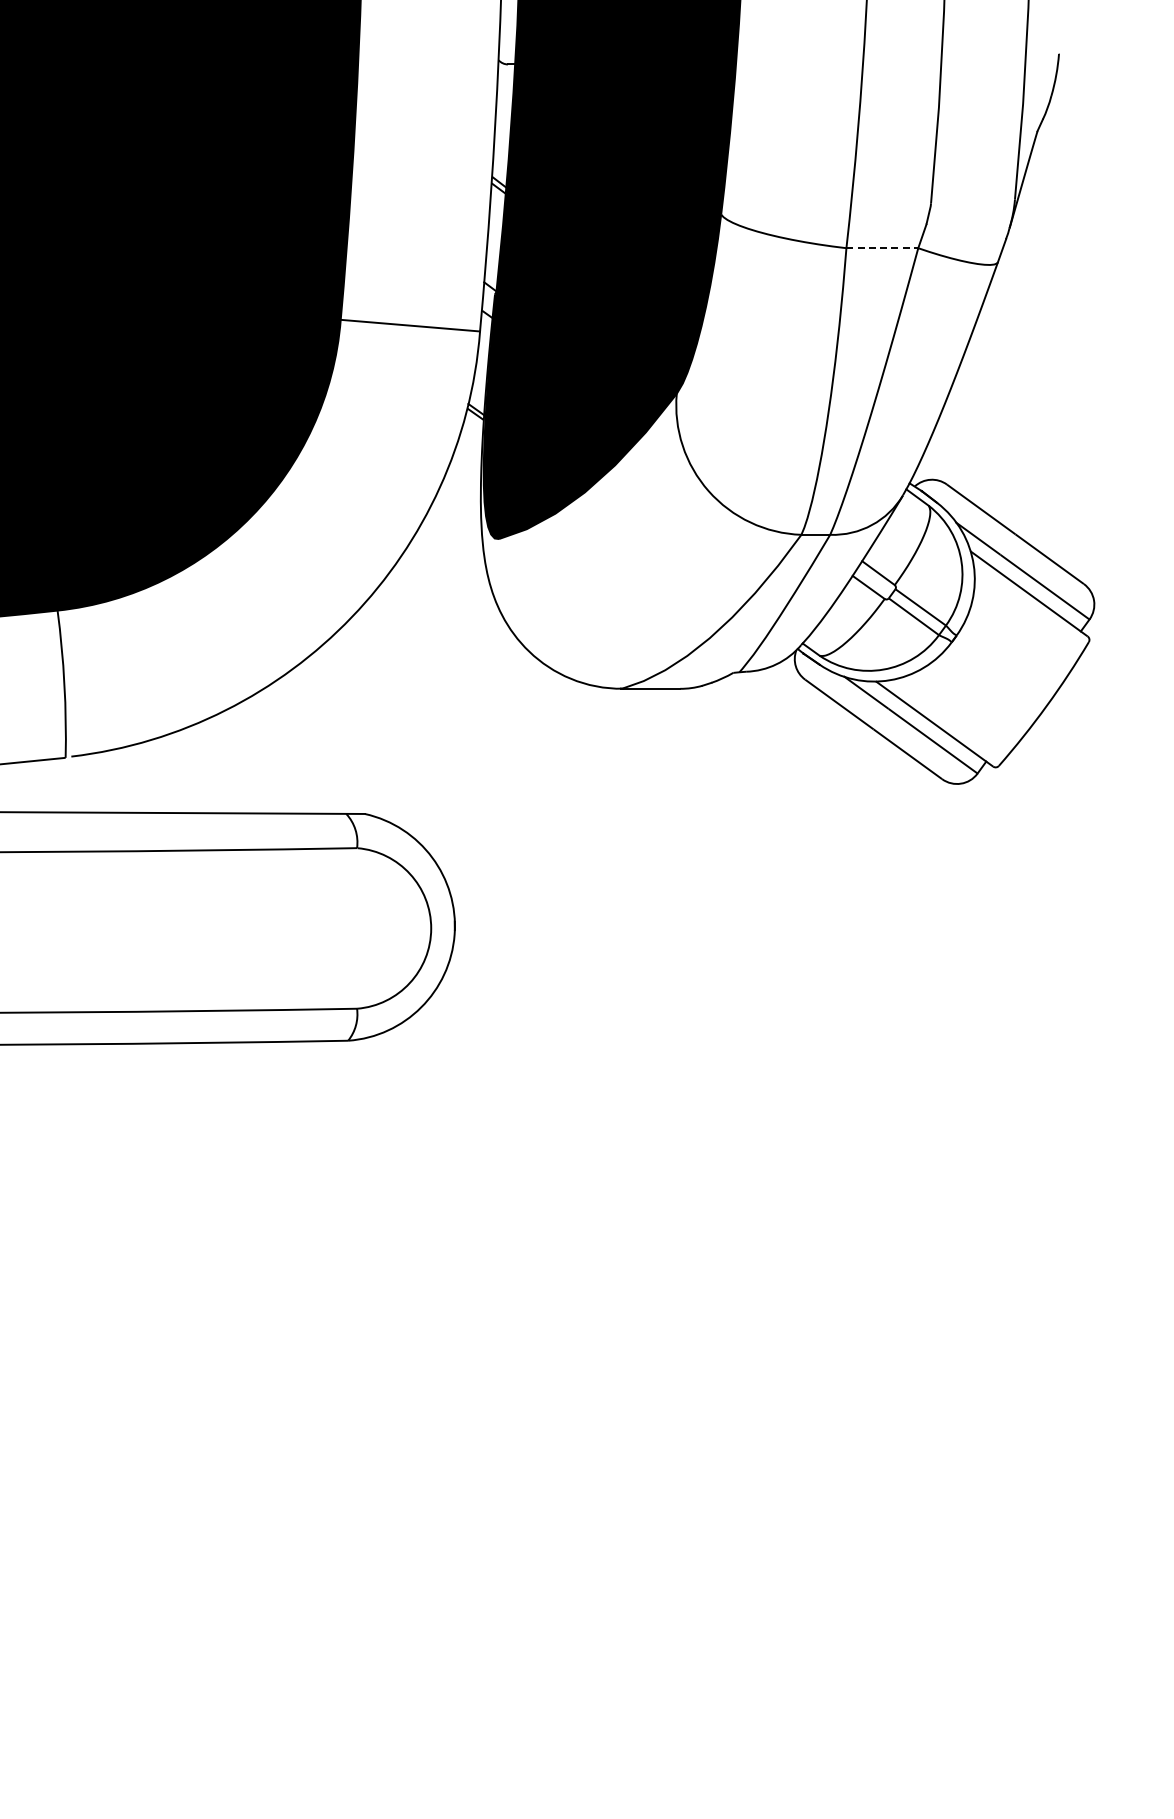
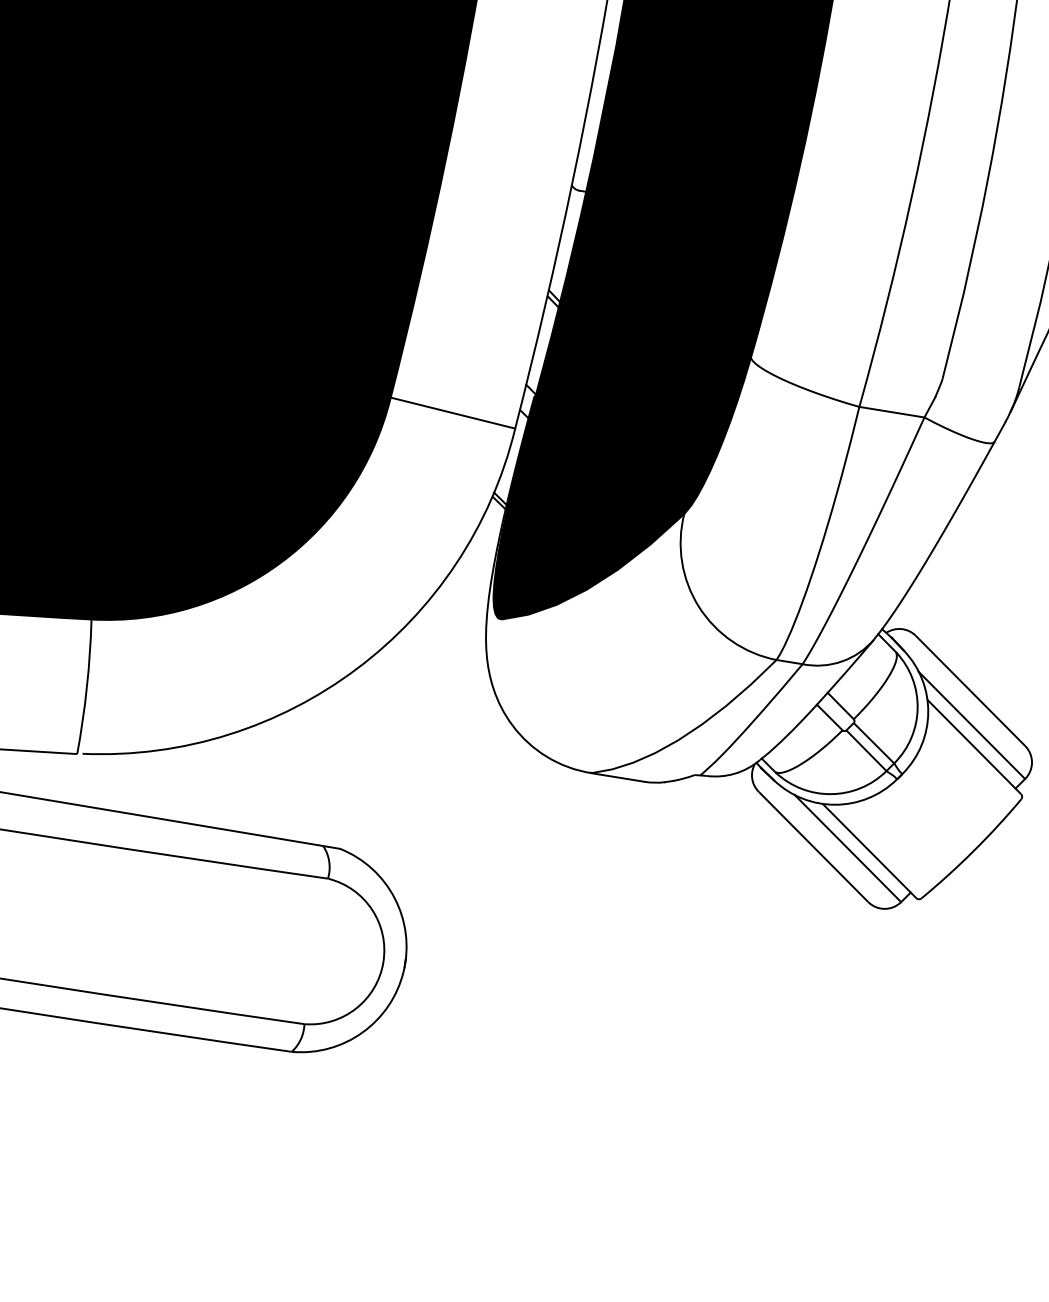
line: (882, 248) -> (892, 412), dashed -> solid

